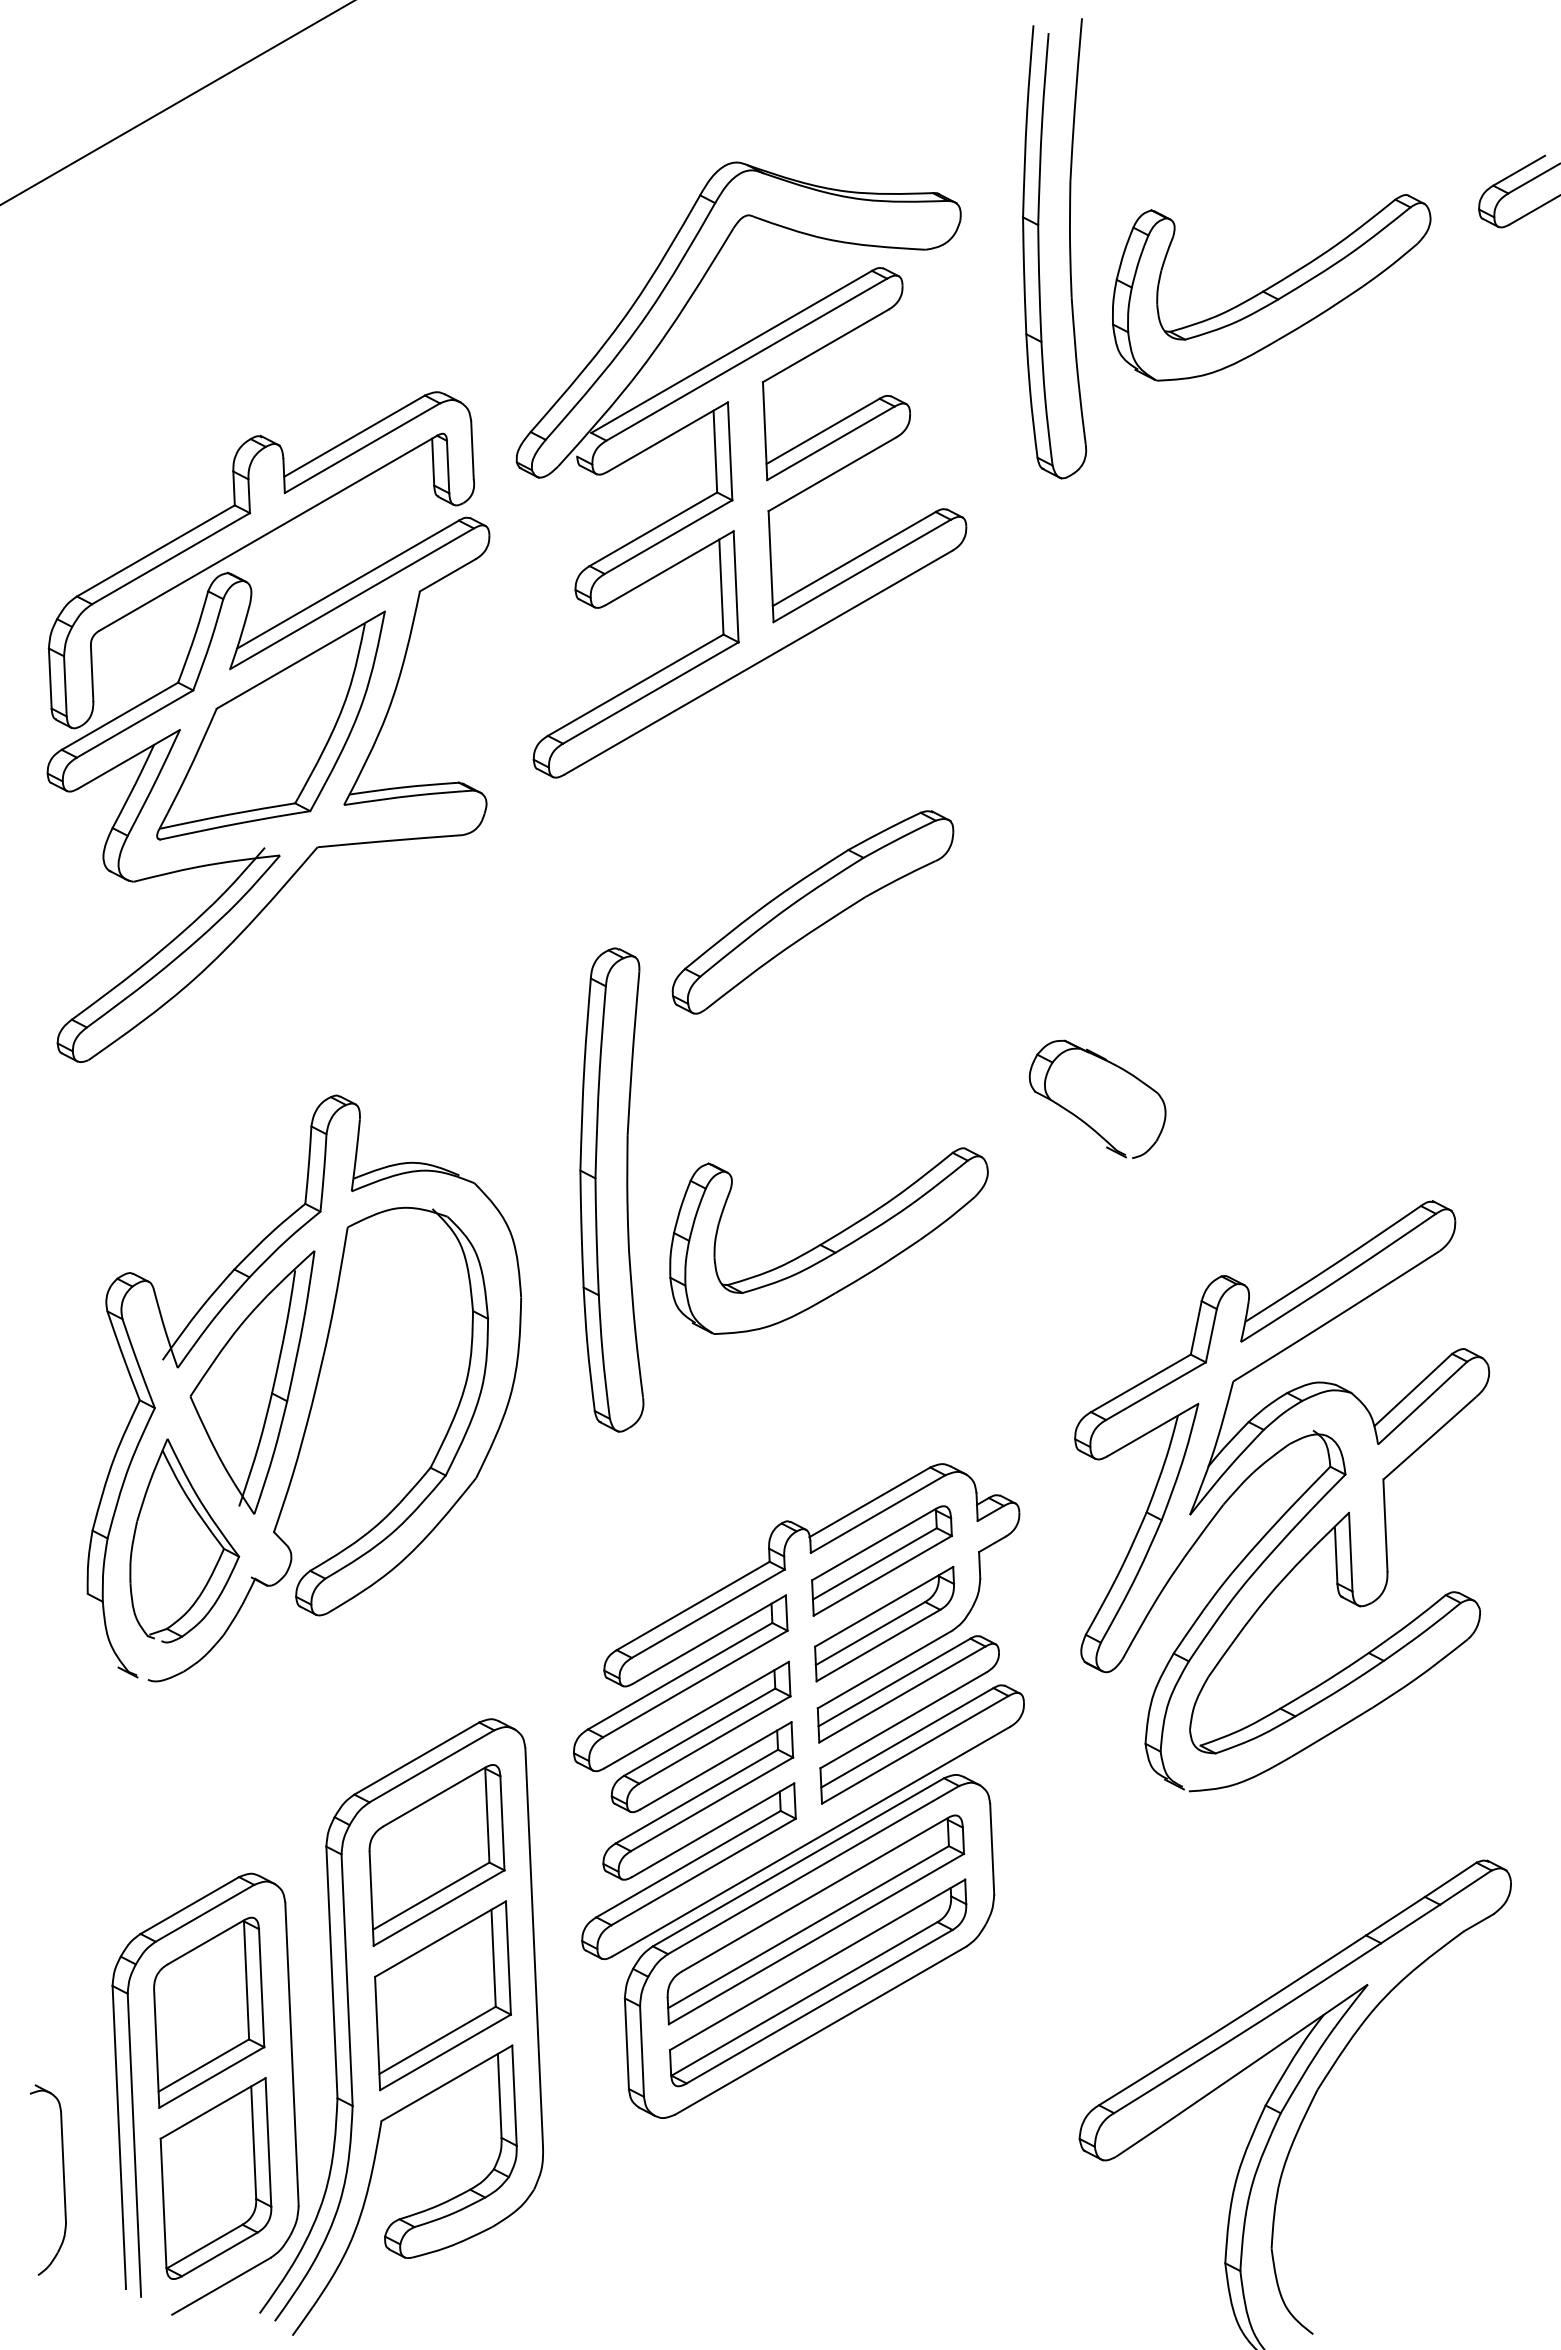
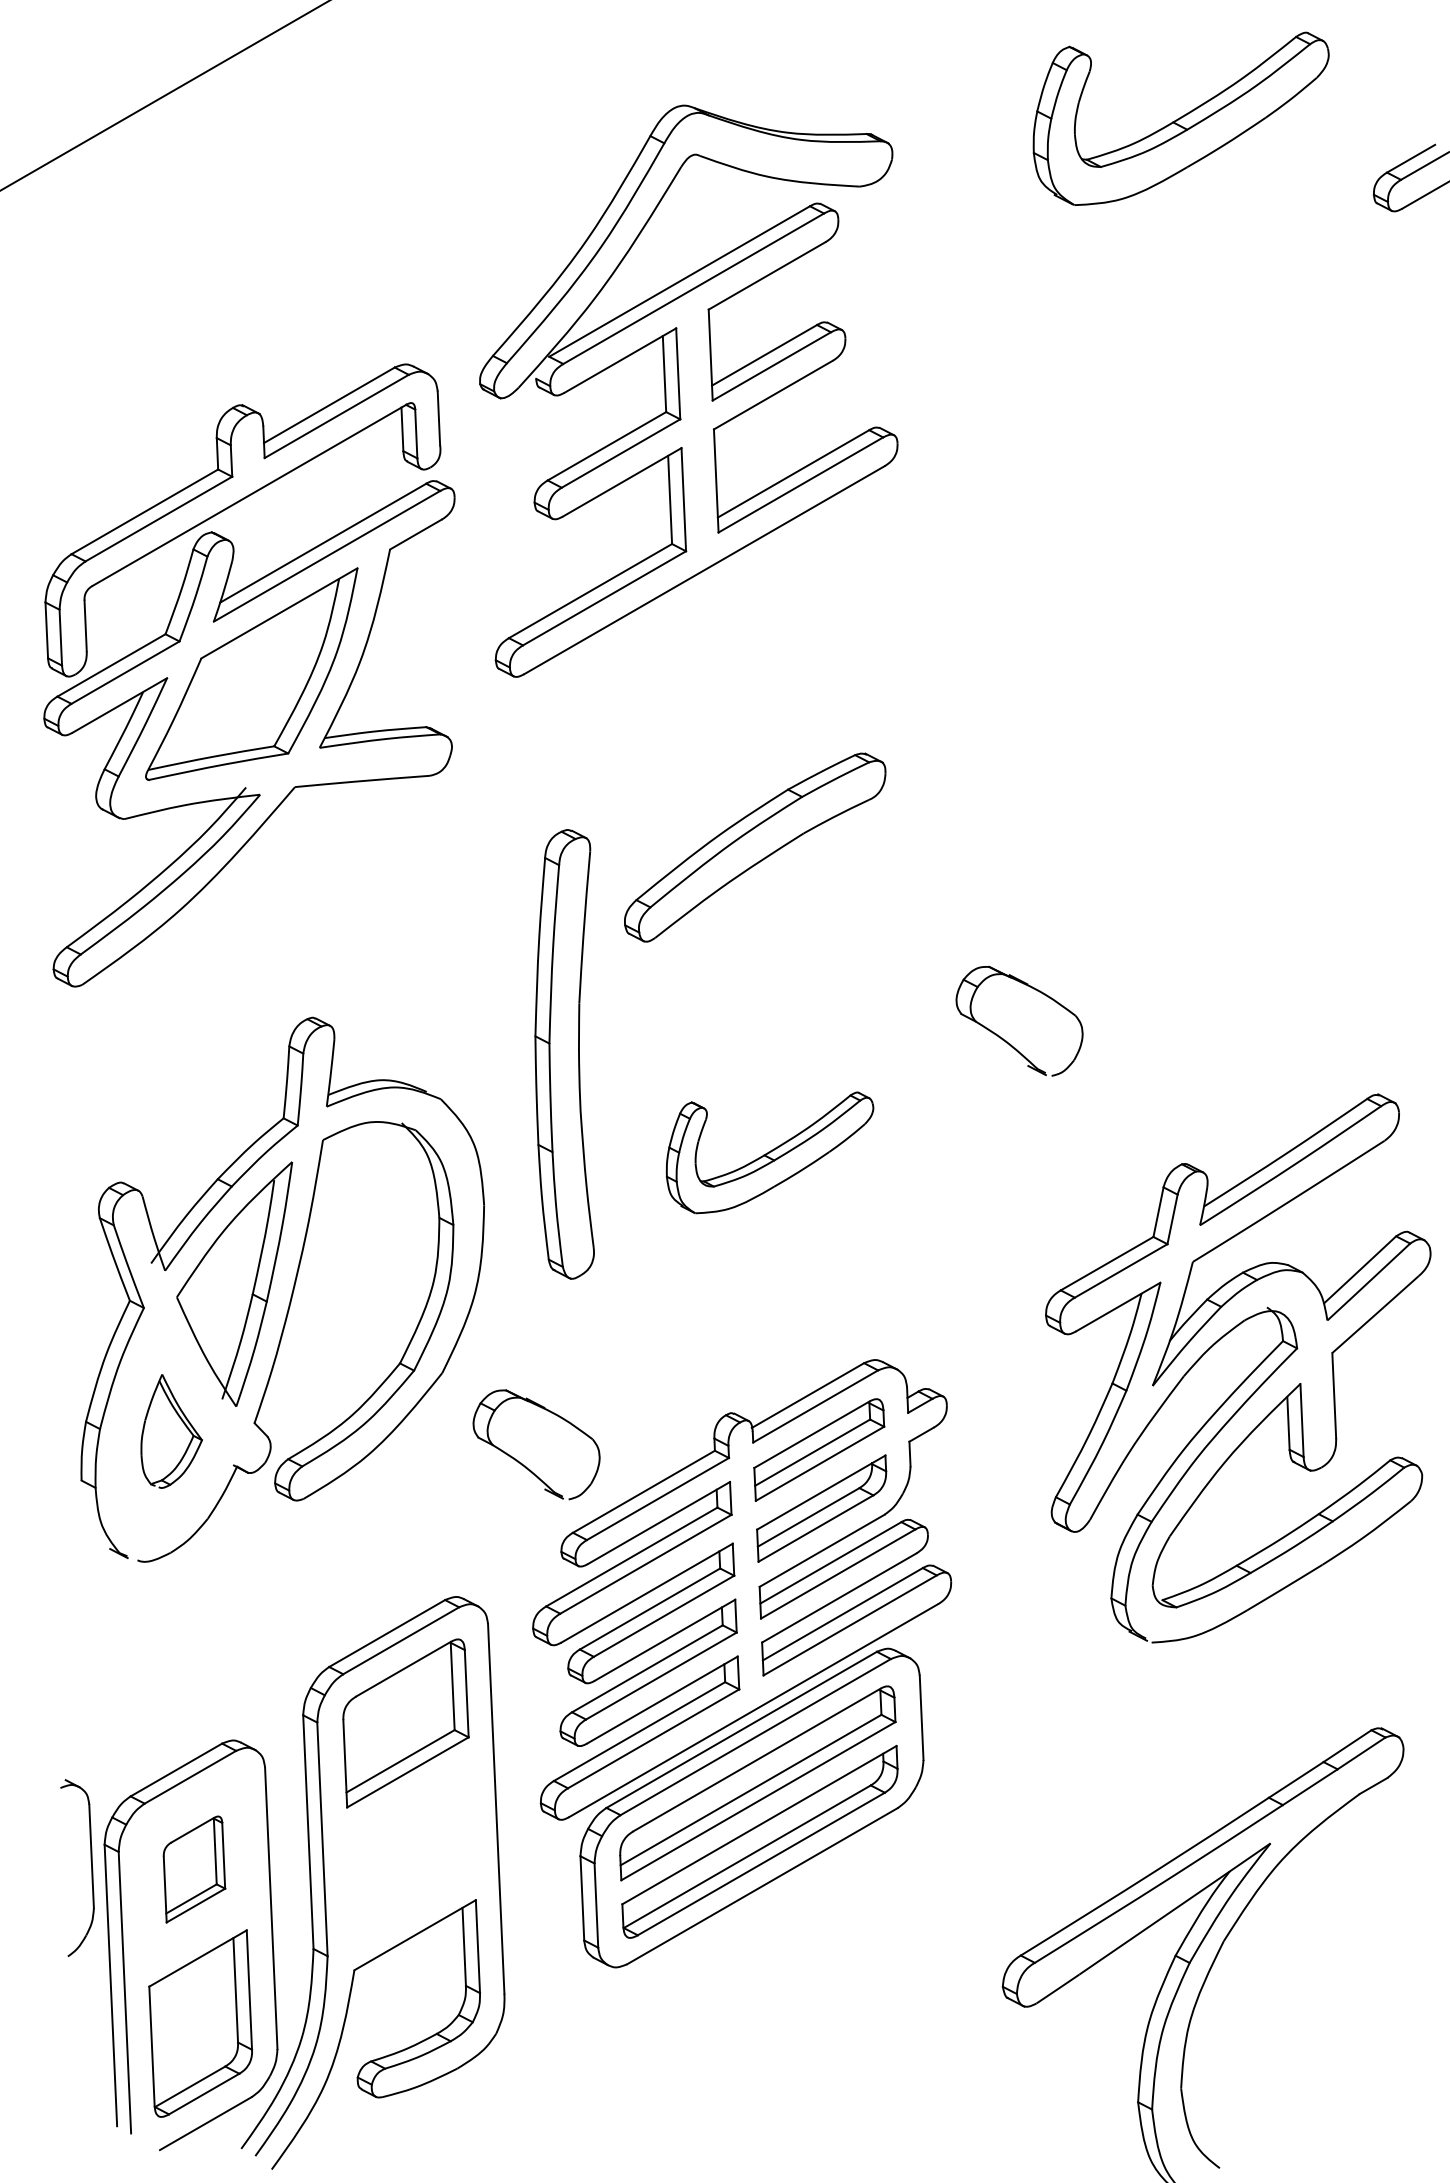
part: (1039, 248) -> (965, 230), removed
part: (1271, 287) -> (1181, 118), moved
part: (741, 469) -> (688, 390), moved
part: (611, 1189) -> (564, 1053), moved
part: (828, 1240) -> (769, 1152), size x0.7
part: (1291, 1505) -> (1246, 1377), moved
part: (184, 1540) -> (171, 1430), size x0.6
part: (562, 1575) -> (522, 1463), added
part: (442, 1995) -> (411, 1853), removed
part: (209, 2012) -> (194, 1869), size x0.6
part: (63, 2179) -> (91, 1867), moved

